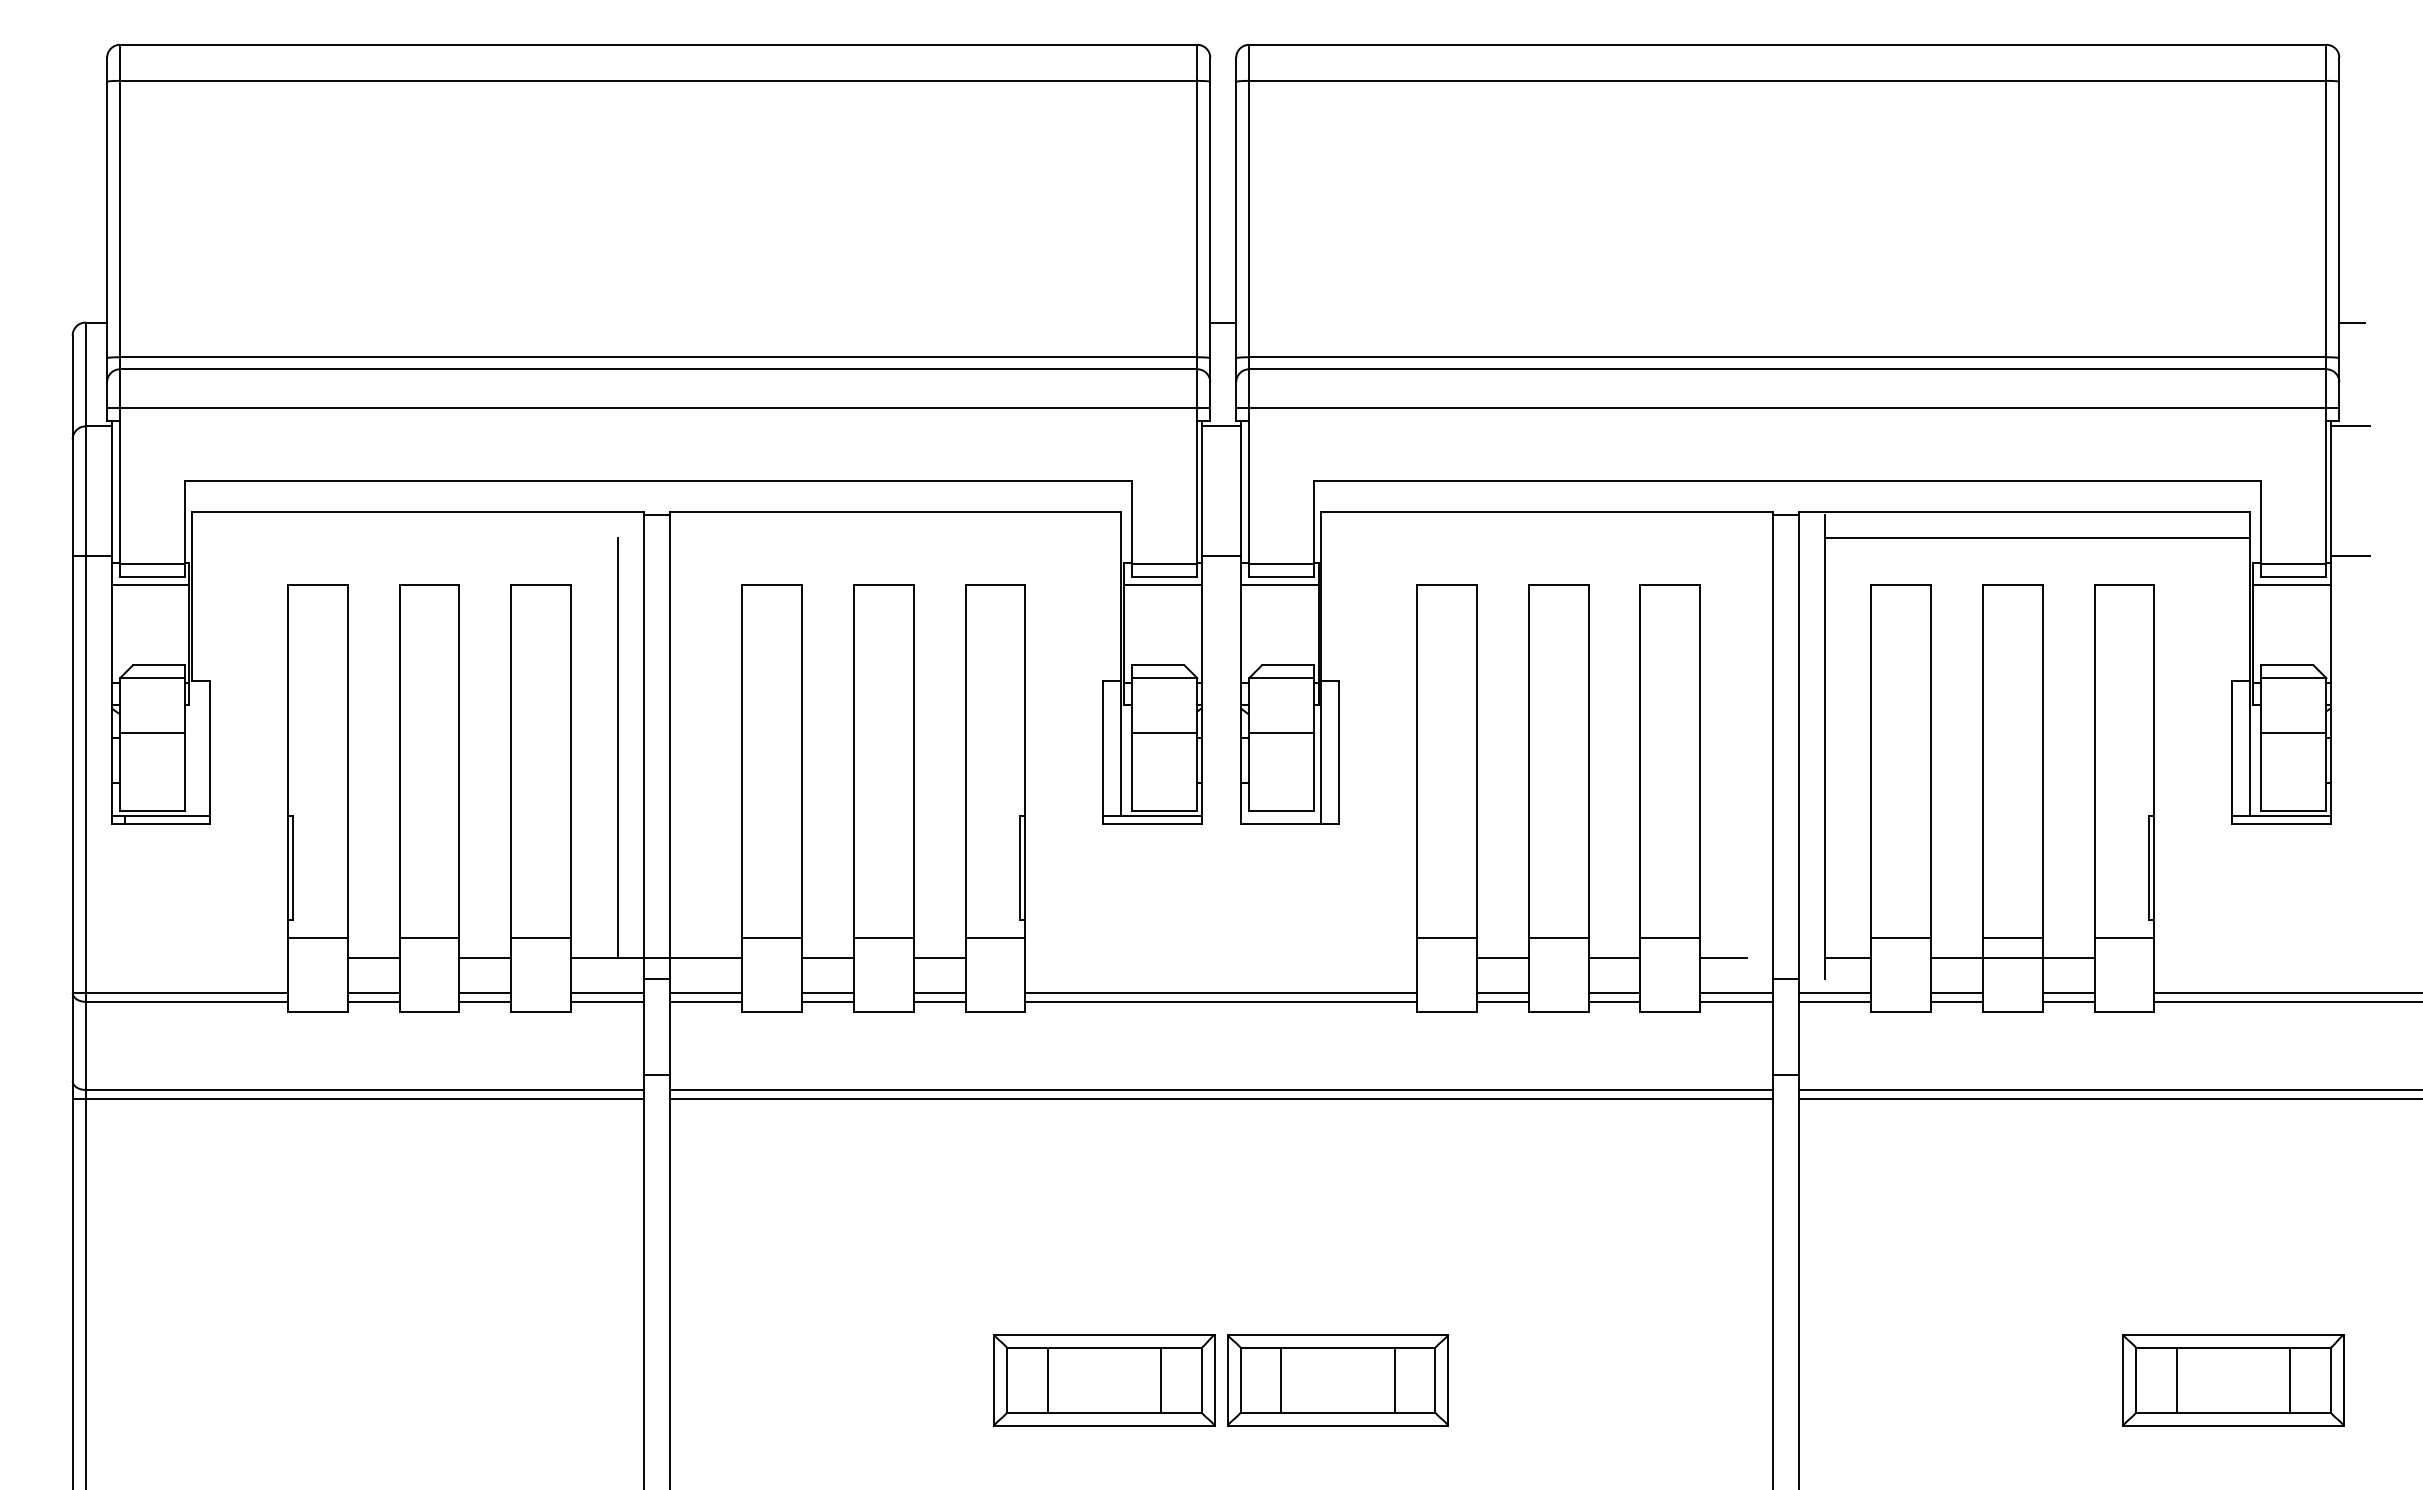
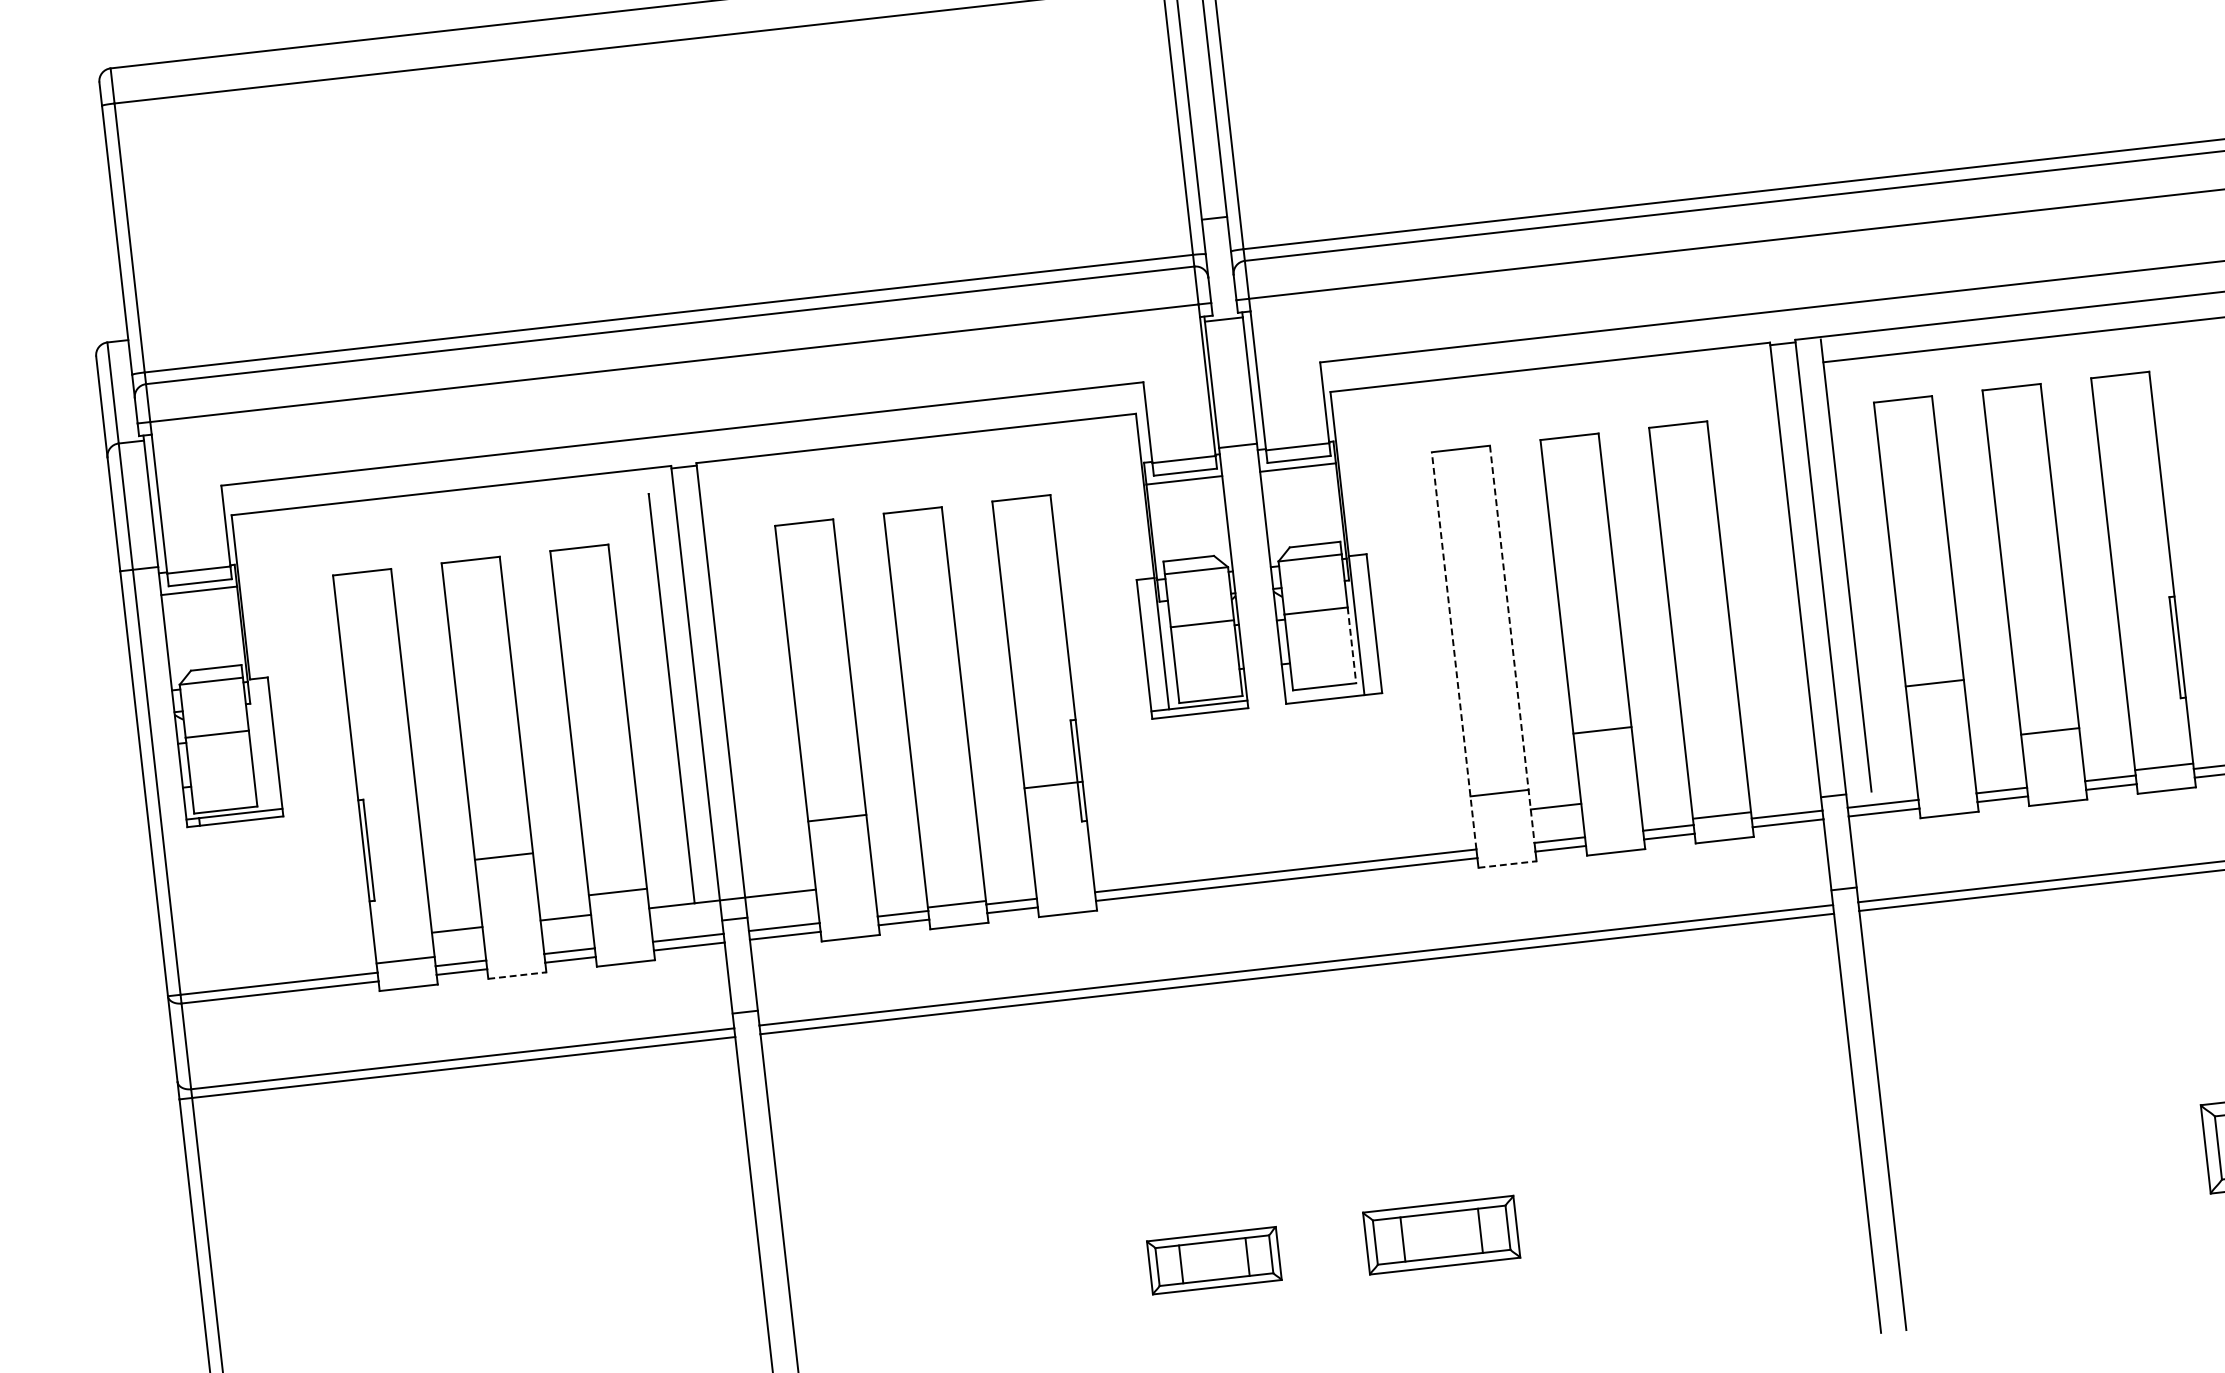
line: (1314, 771) -> (1352, 645), solid -> dashed
line: (1417, 788) -> (1454, 650), solid -> dashed
line: (1476, 789) -> (1511, 645), solid -> dashed
line: (317, 938) -> (405, 960), moved
line: (429, 938) -> (503, 856), moved
line: (772, 938) -> (837, 818), moved
line: (883, 938) -> (956, 904), moved
line: (995, 938) -> (1053, 785), moved
line: (1558, 938) -> (1602, 730), moved
line: (1670, 938) -> (1722, 815), moved
line: (1901, 938) -> (1935, 683), moved
line: (2124, 938) -> (2164, 767), moved
line: (827, 958) -> (898, 880), removed
line: (939, 958) -> (1007, 868), removed
line: (1614, 958) -> (1664, 794), removed
line: (1723, 958) -> (1770, 782), removed
line: (1847, 958) -> (1891, 769), removed
line: (2012, 958) -> (2052, 751), removed
line: (429, 1011) -> (517, 975), solid -> dashed
line: (1447, 1011) -> (1507, 864), solid -> dashed
part: (1104, 1380) -> (1214, 1260), size x0.6
part: (1337, 1380) -> (1441, 1235), size x0.7

